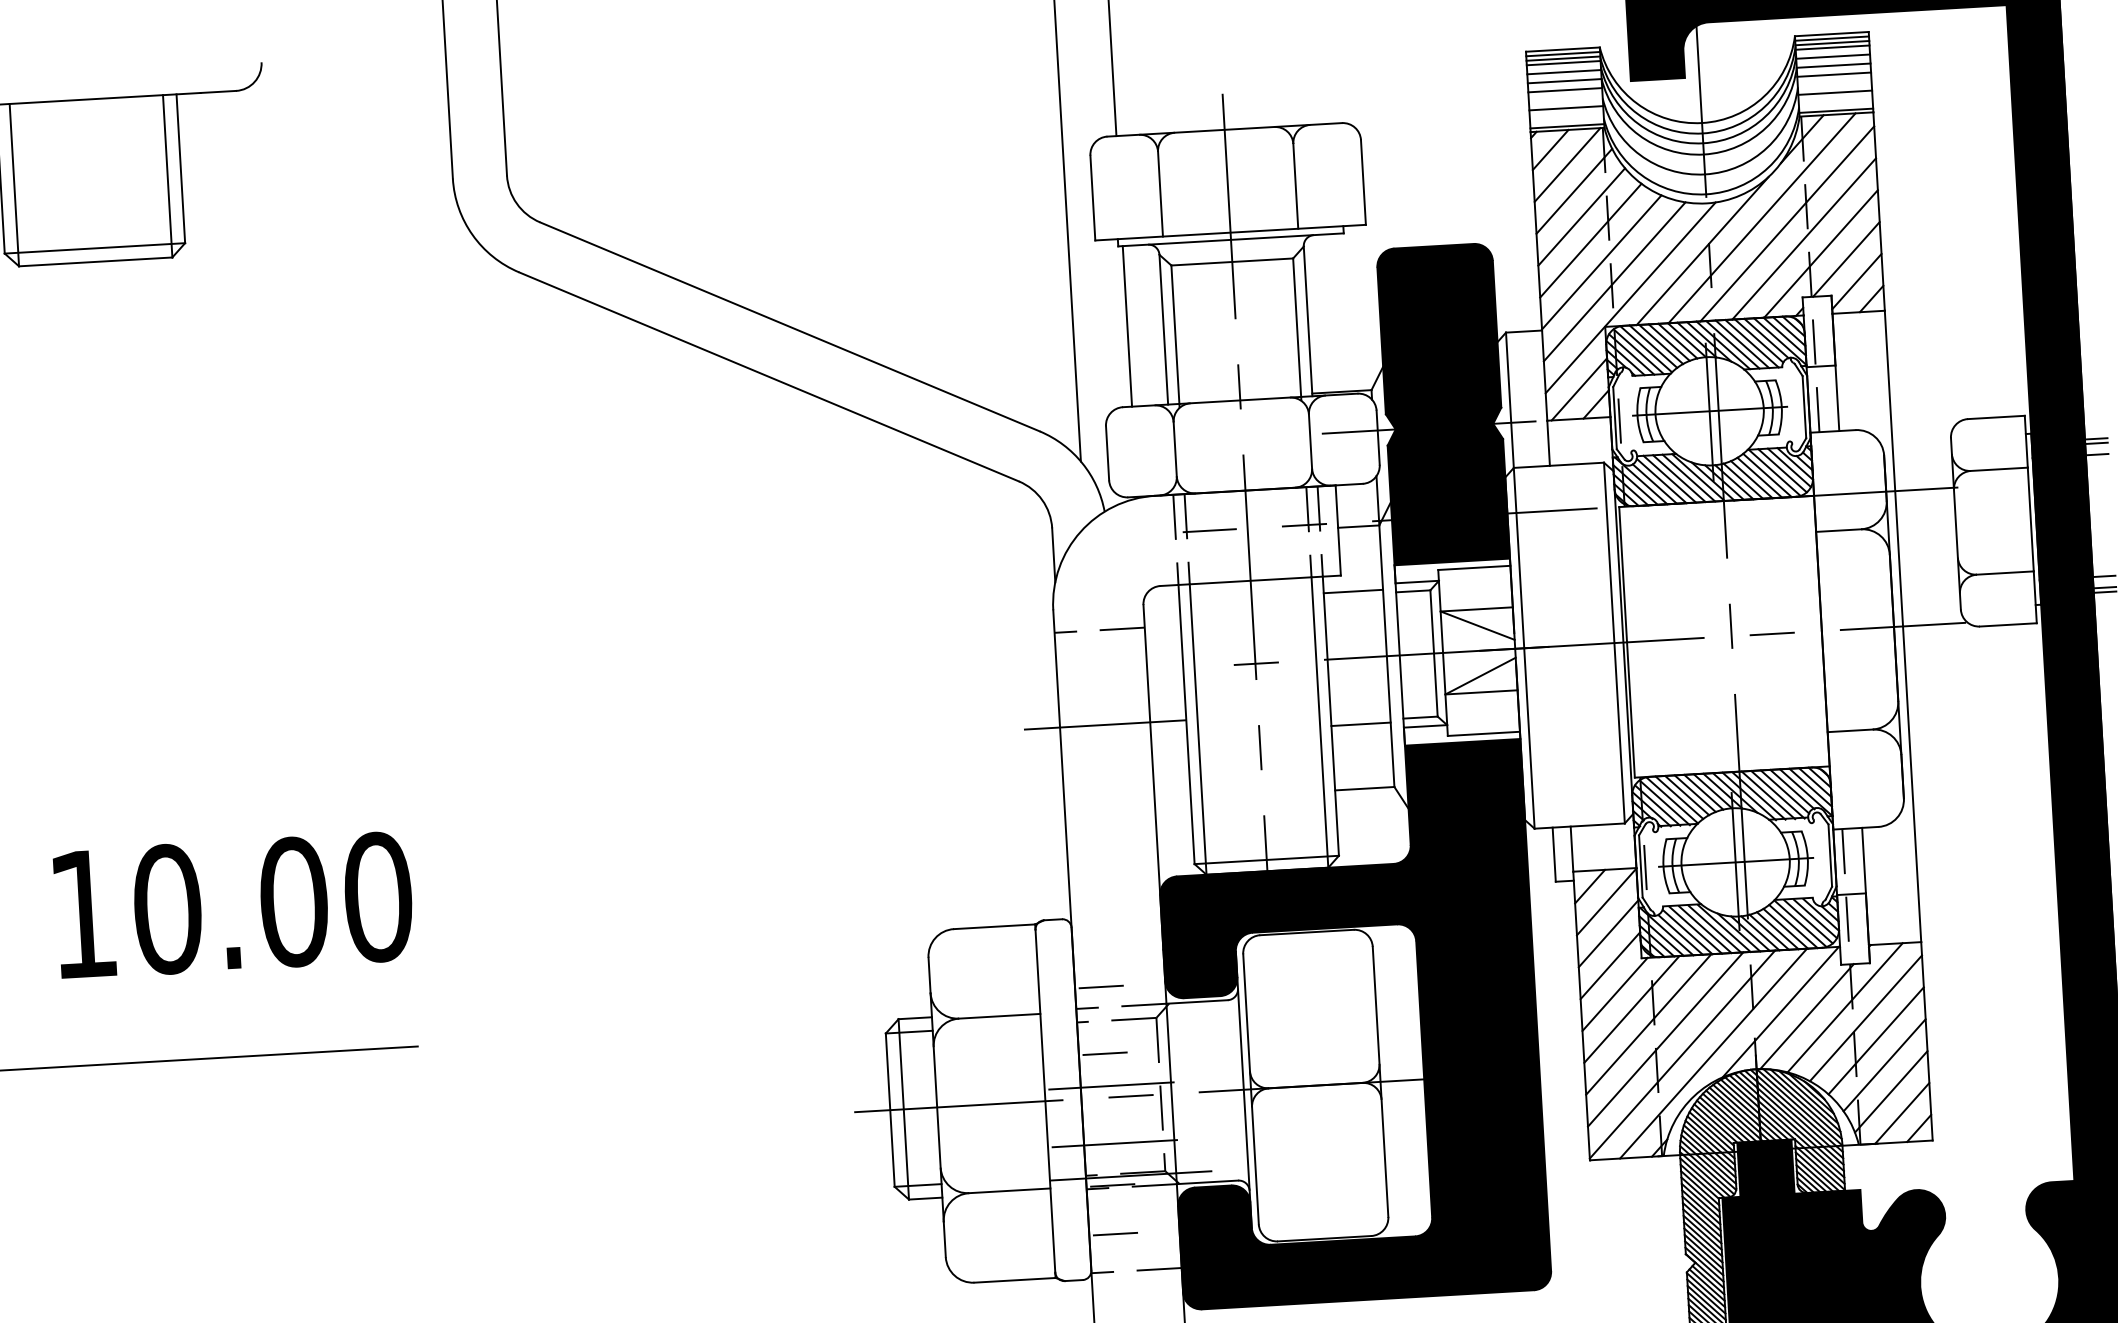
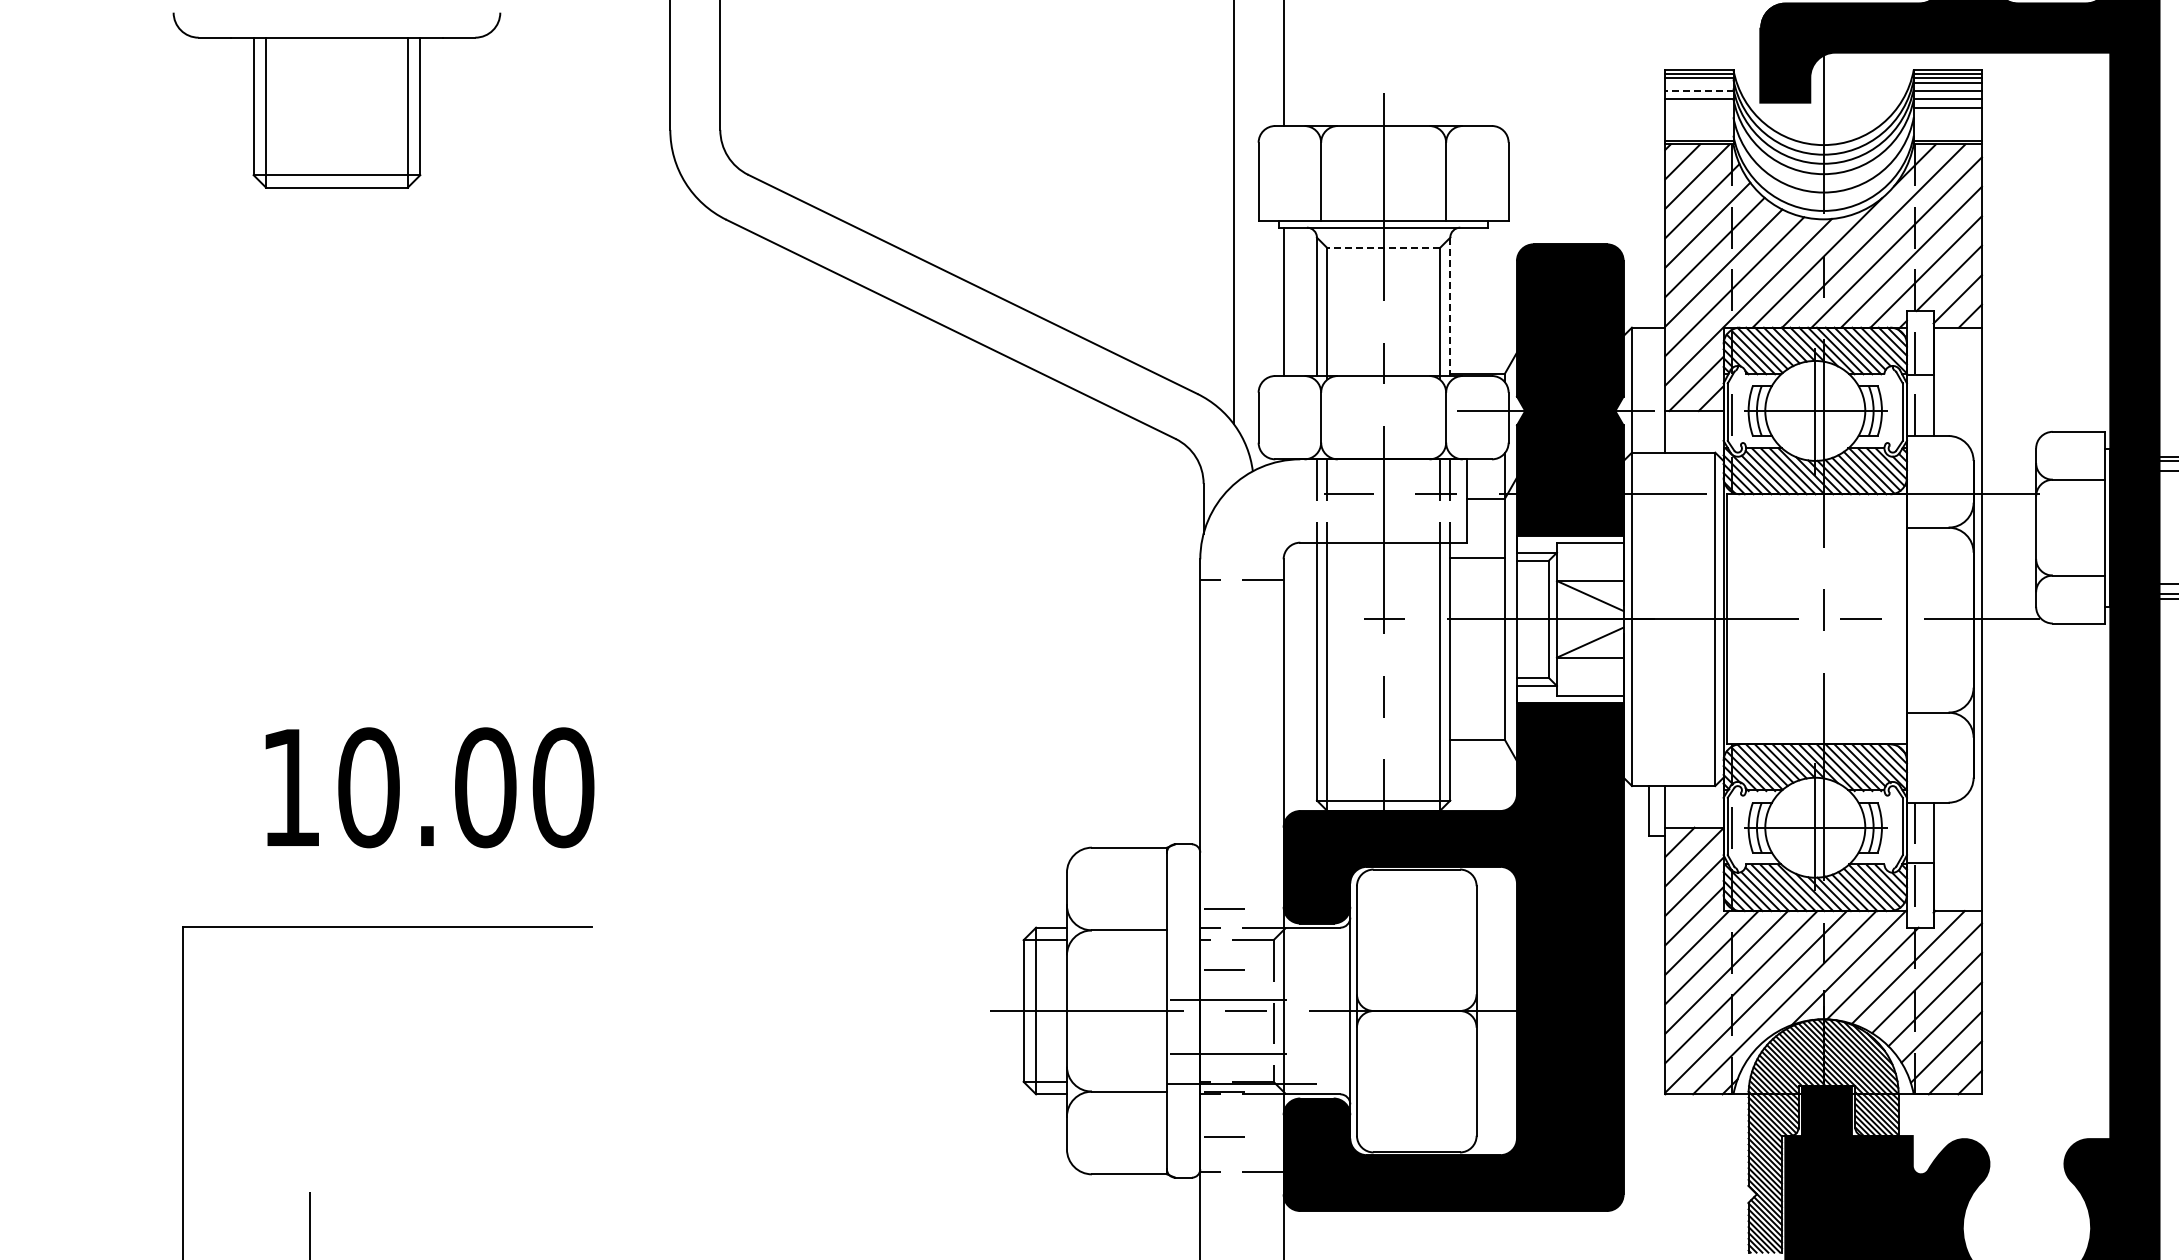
line: (1563, 63) -> (1699, 82), removed
line: (1563, 71) -> (1698, 90), solid -> dashed
line: (1565, 90) -> (1699, 107), removed
line: (1834, 93) -> (1947, 124), removed
line: (1566, 108) -> (1699, 124), removed
line: (1232, 262) -> (1383, 248), solid -> dashed
line: (1308, 322) -> (1450, 307), solid -> dashed
line: (1104, 724) -> (1241, 667), removed
line: (1360, 724) -> (1477, 680), removed

